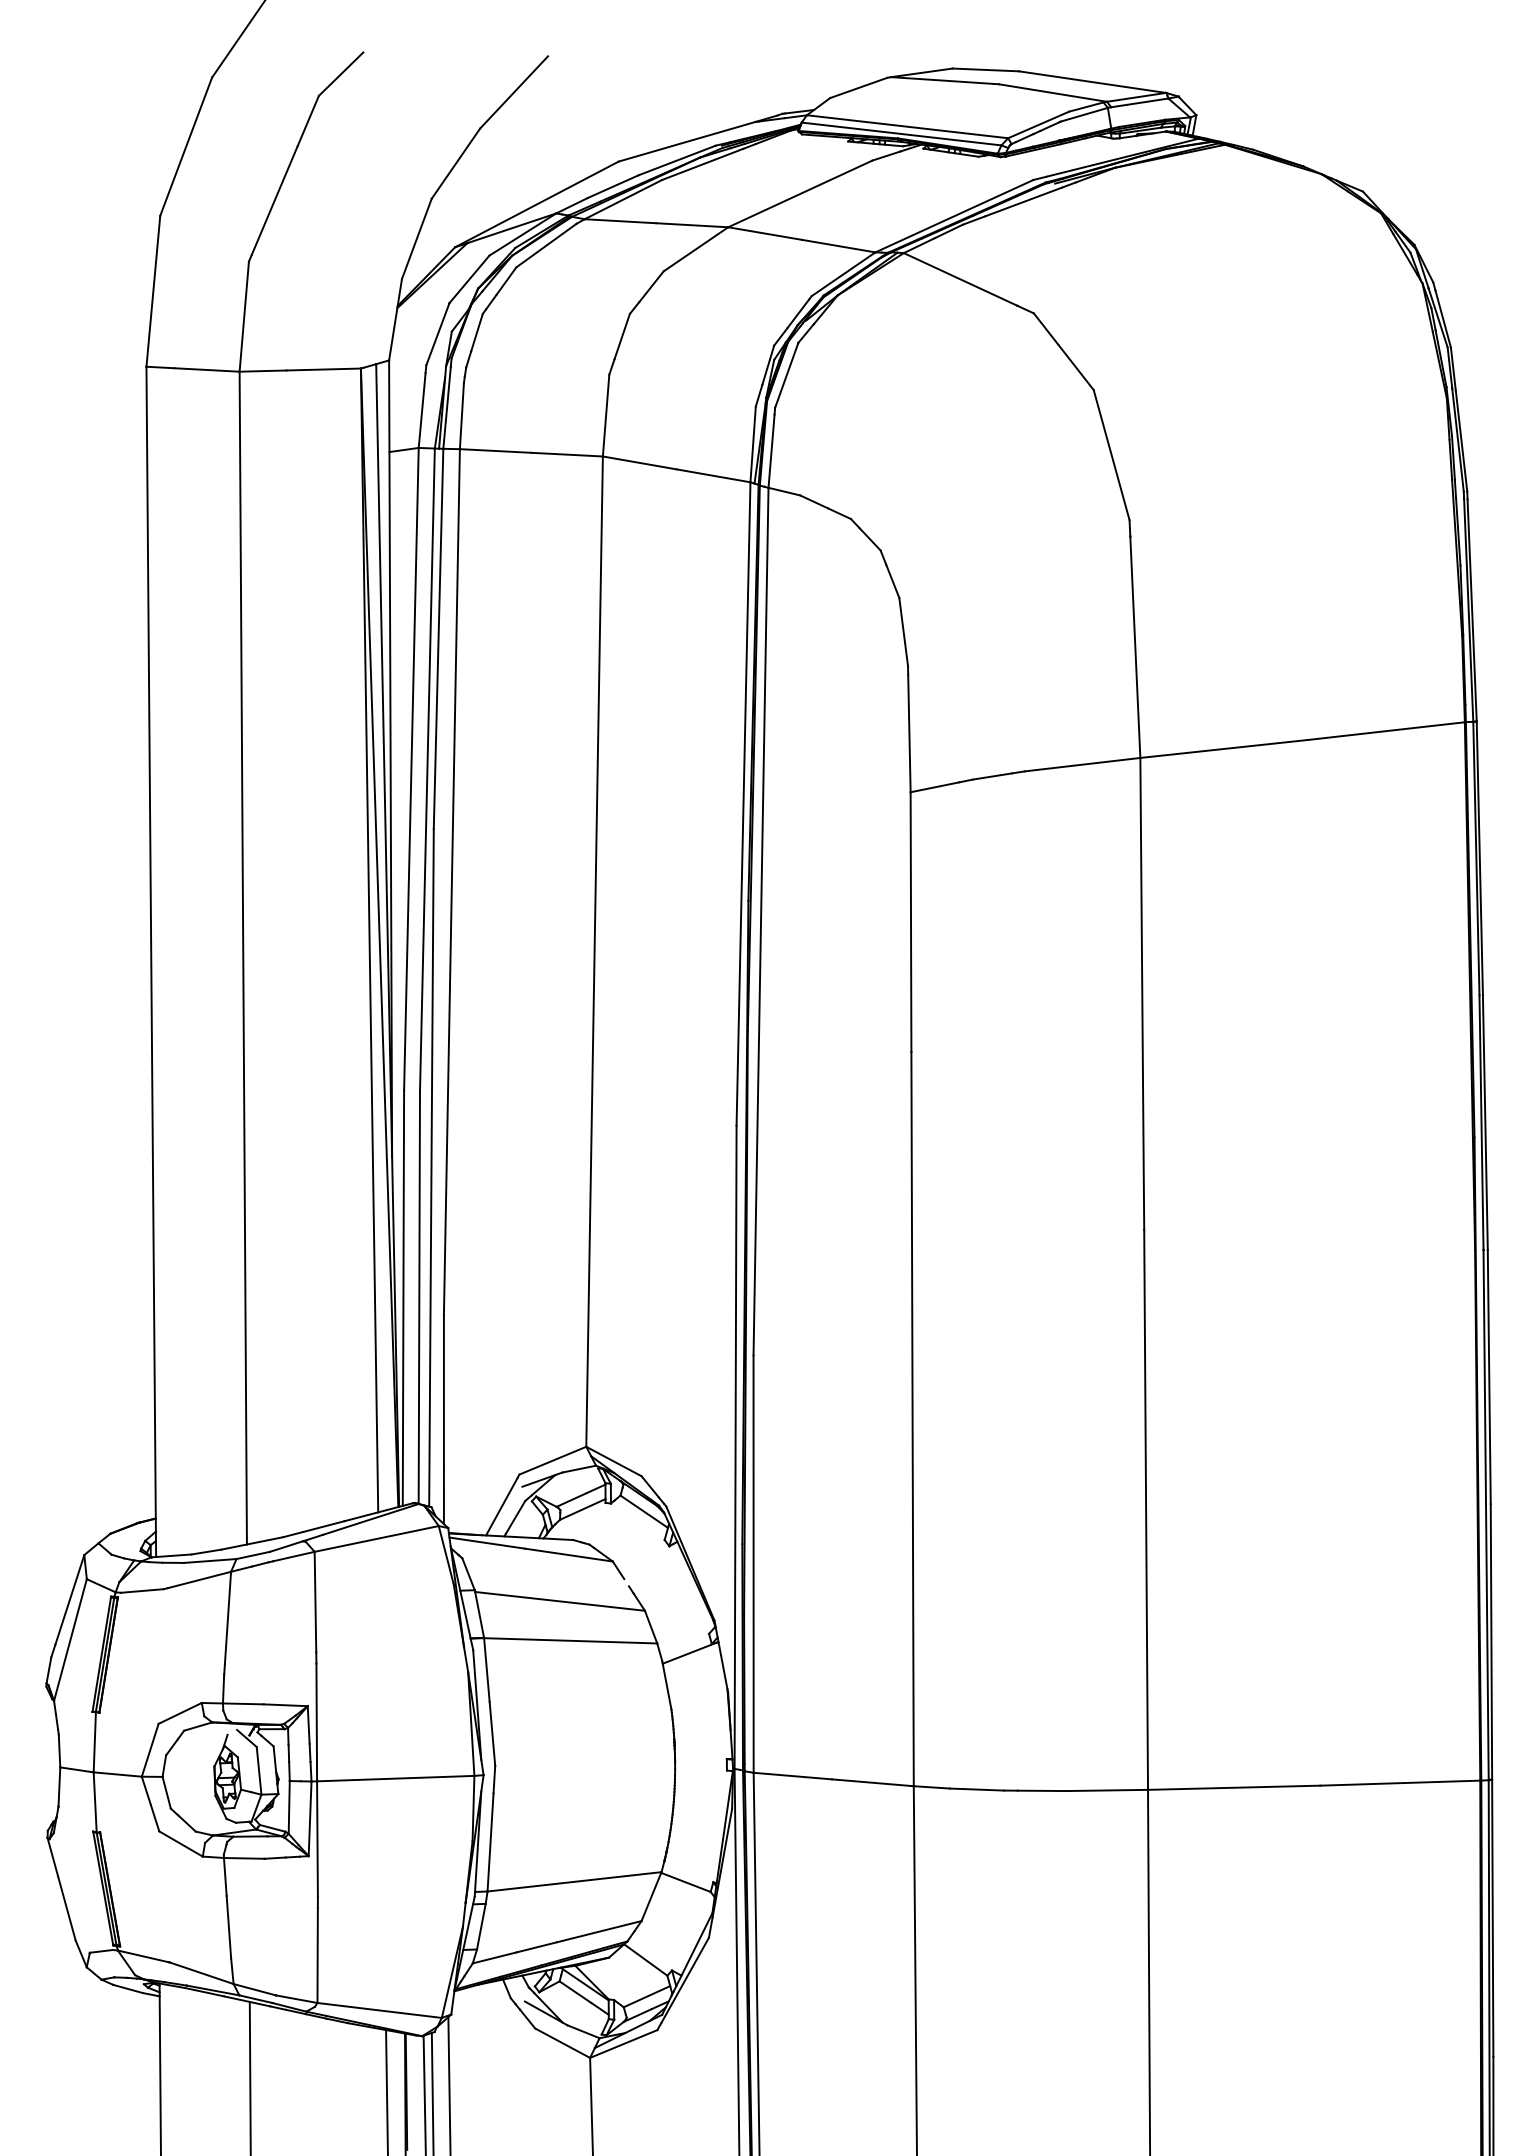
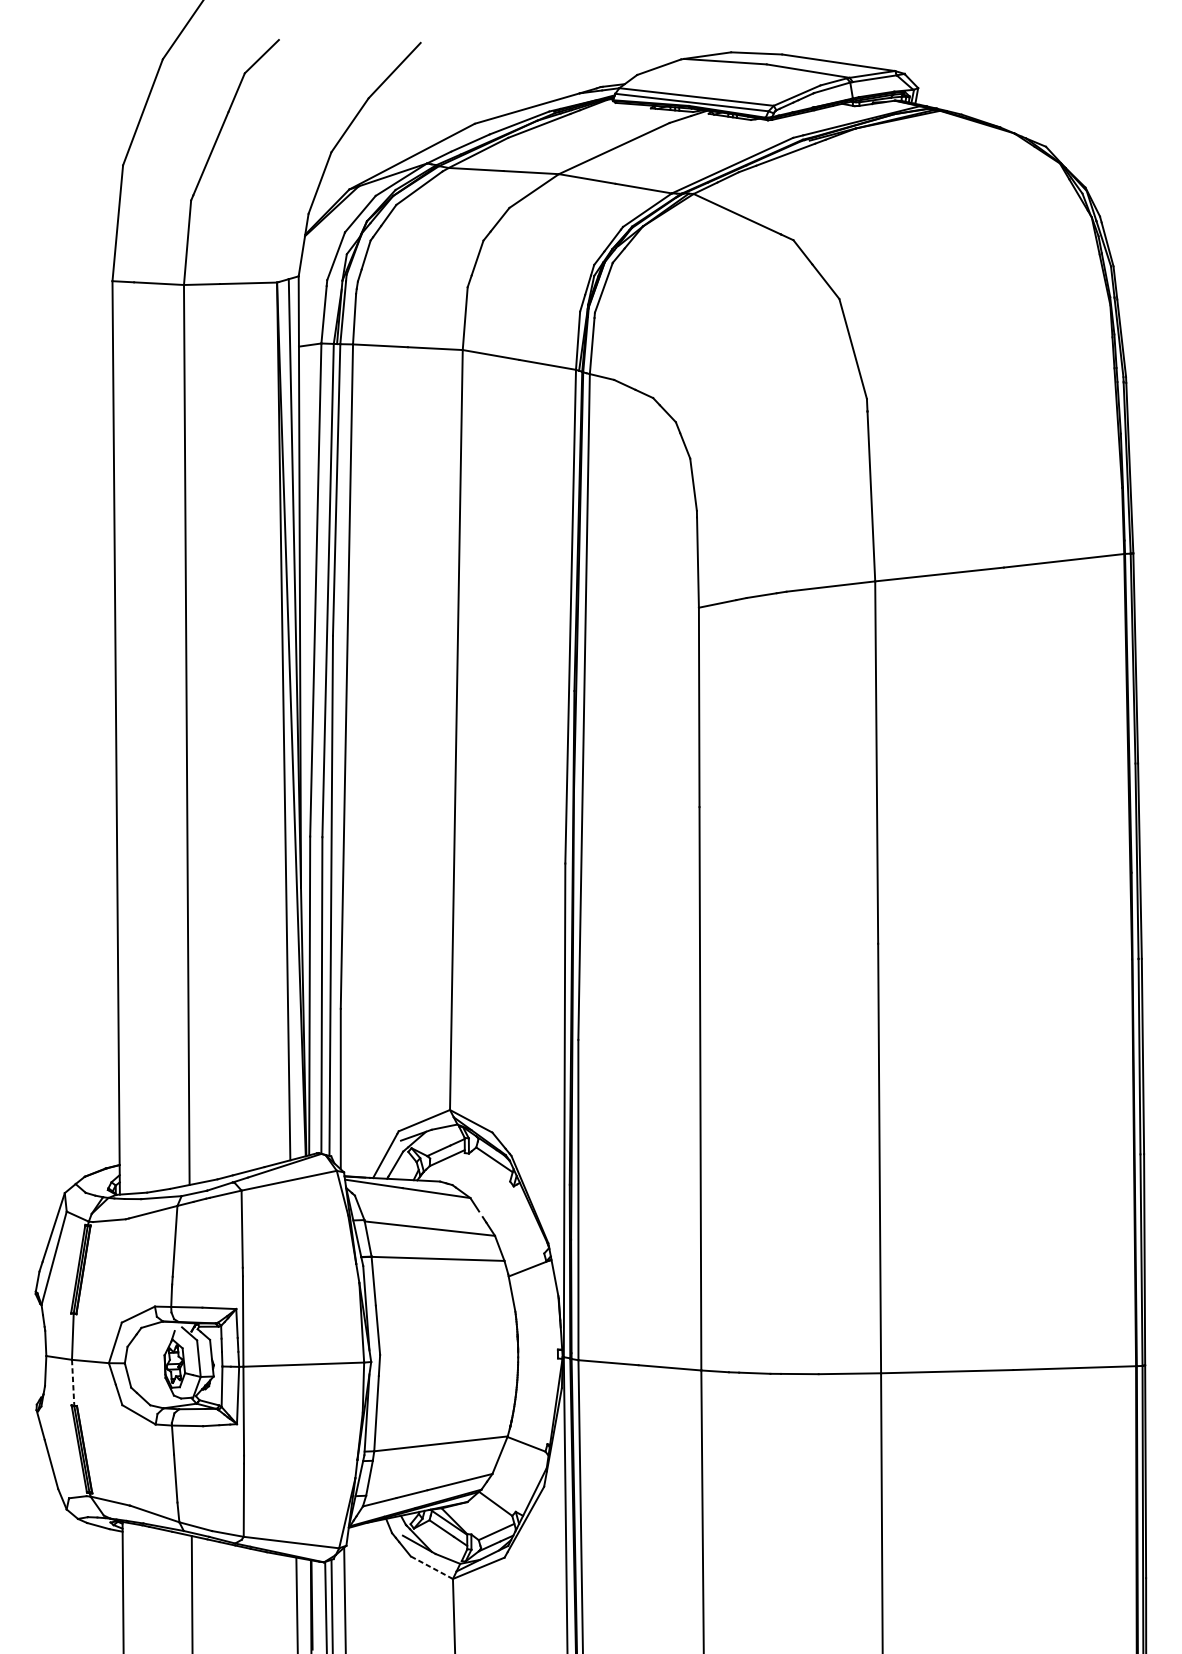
line: (95, 1803) -> (73, 1383), solid -> dashed
line: (562, 2042) -> (431, 1567), solid -> dashed

